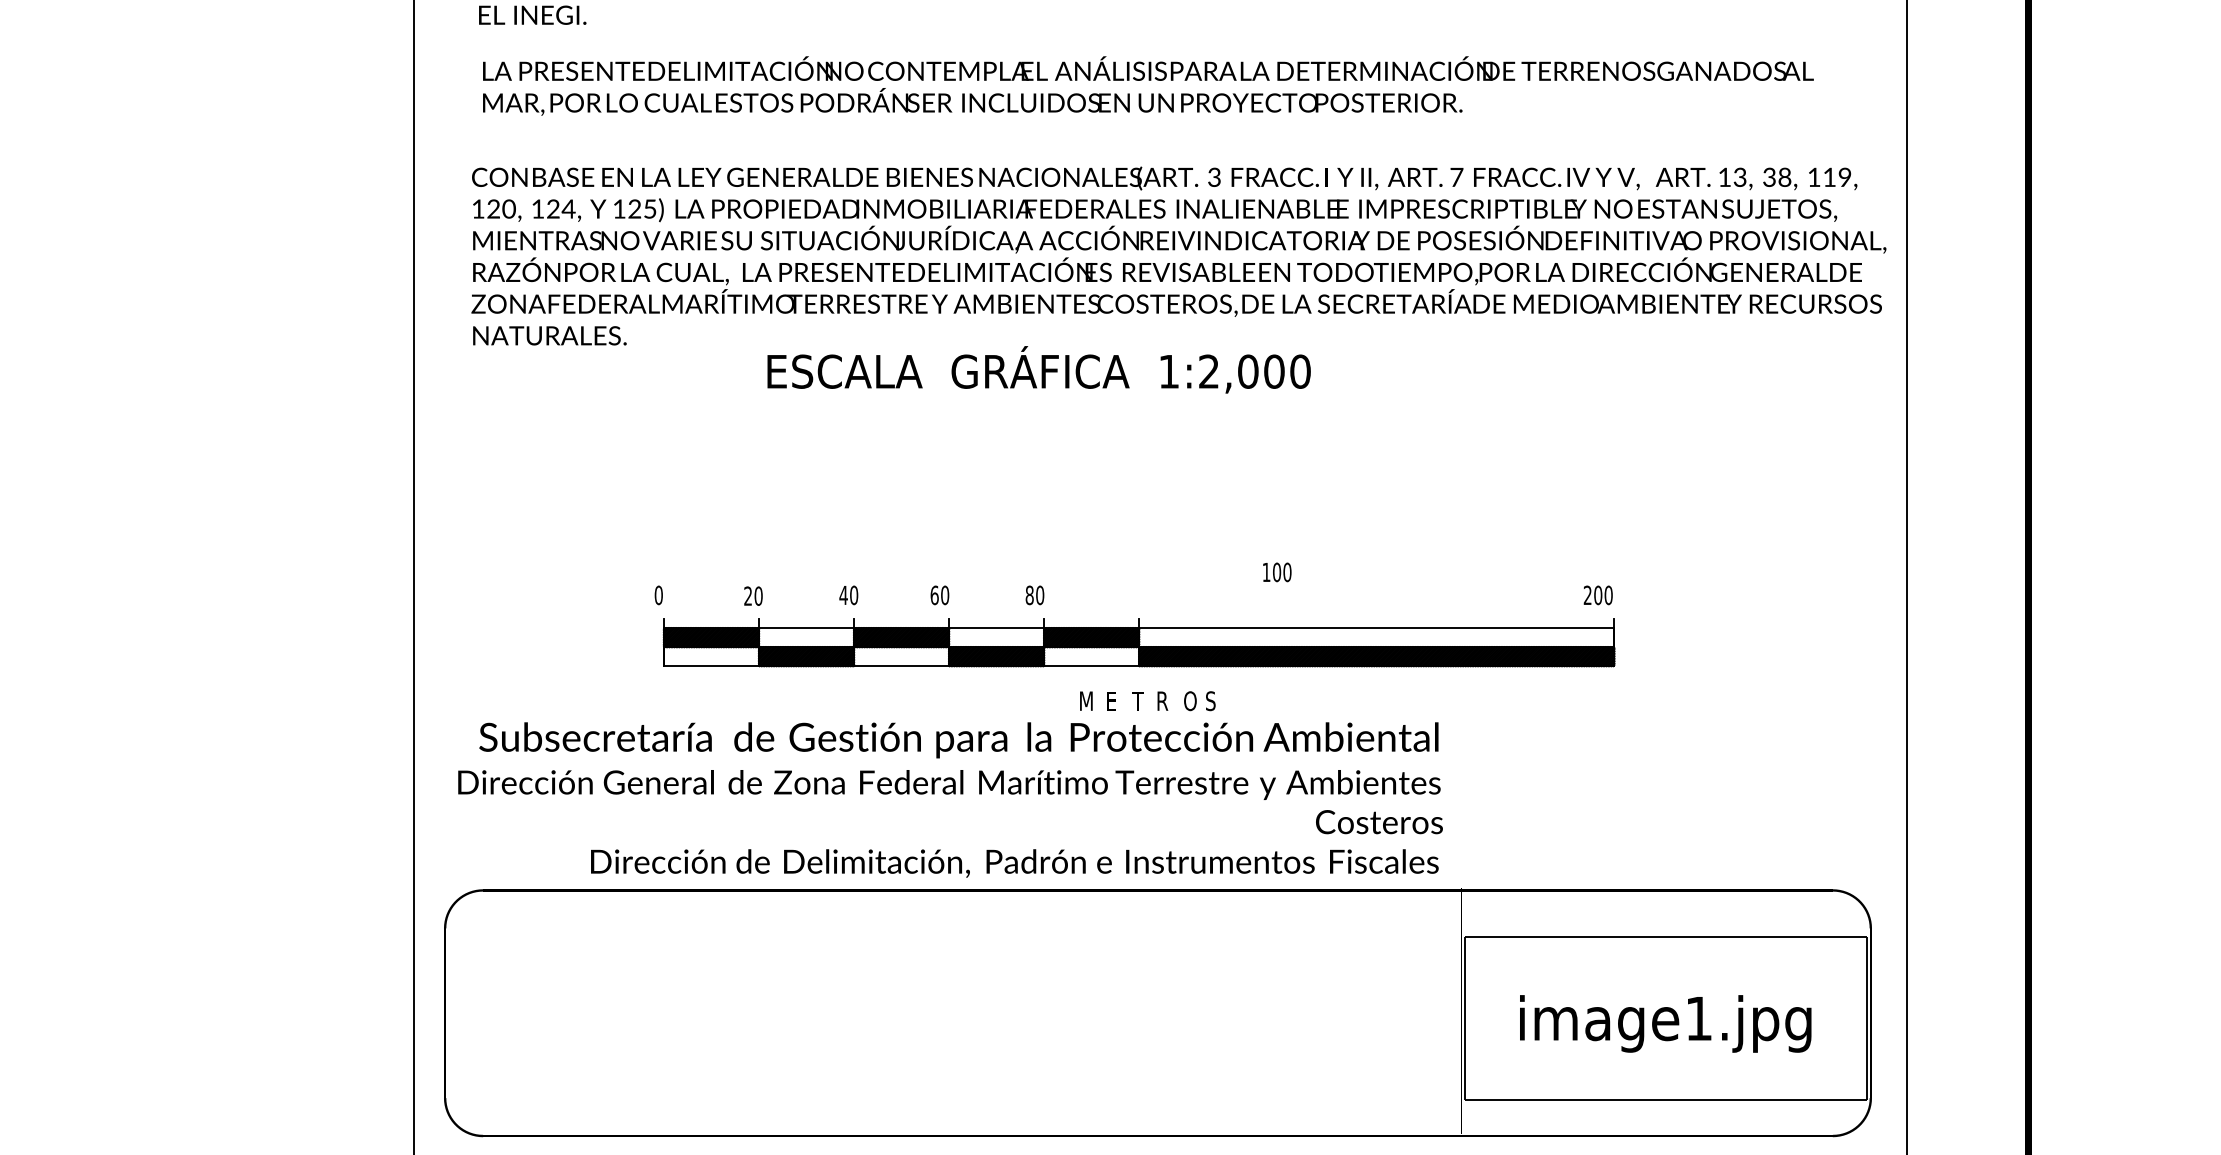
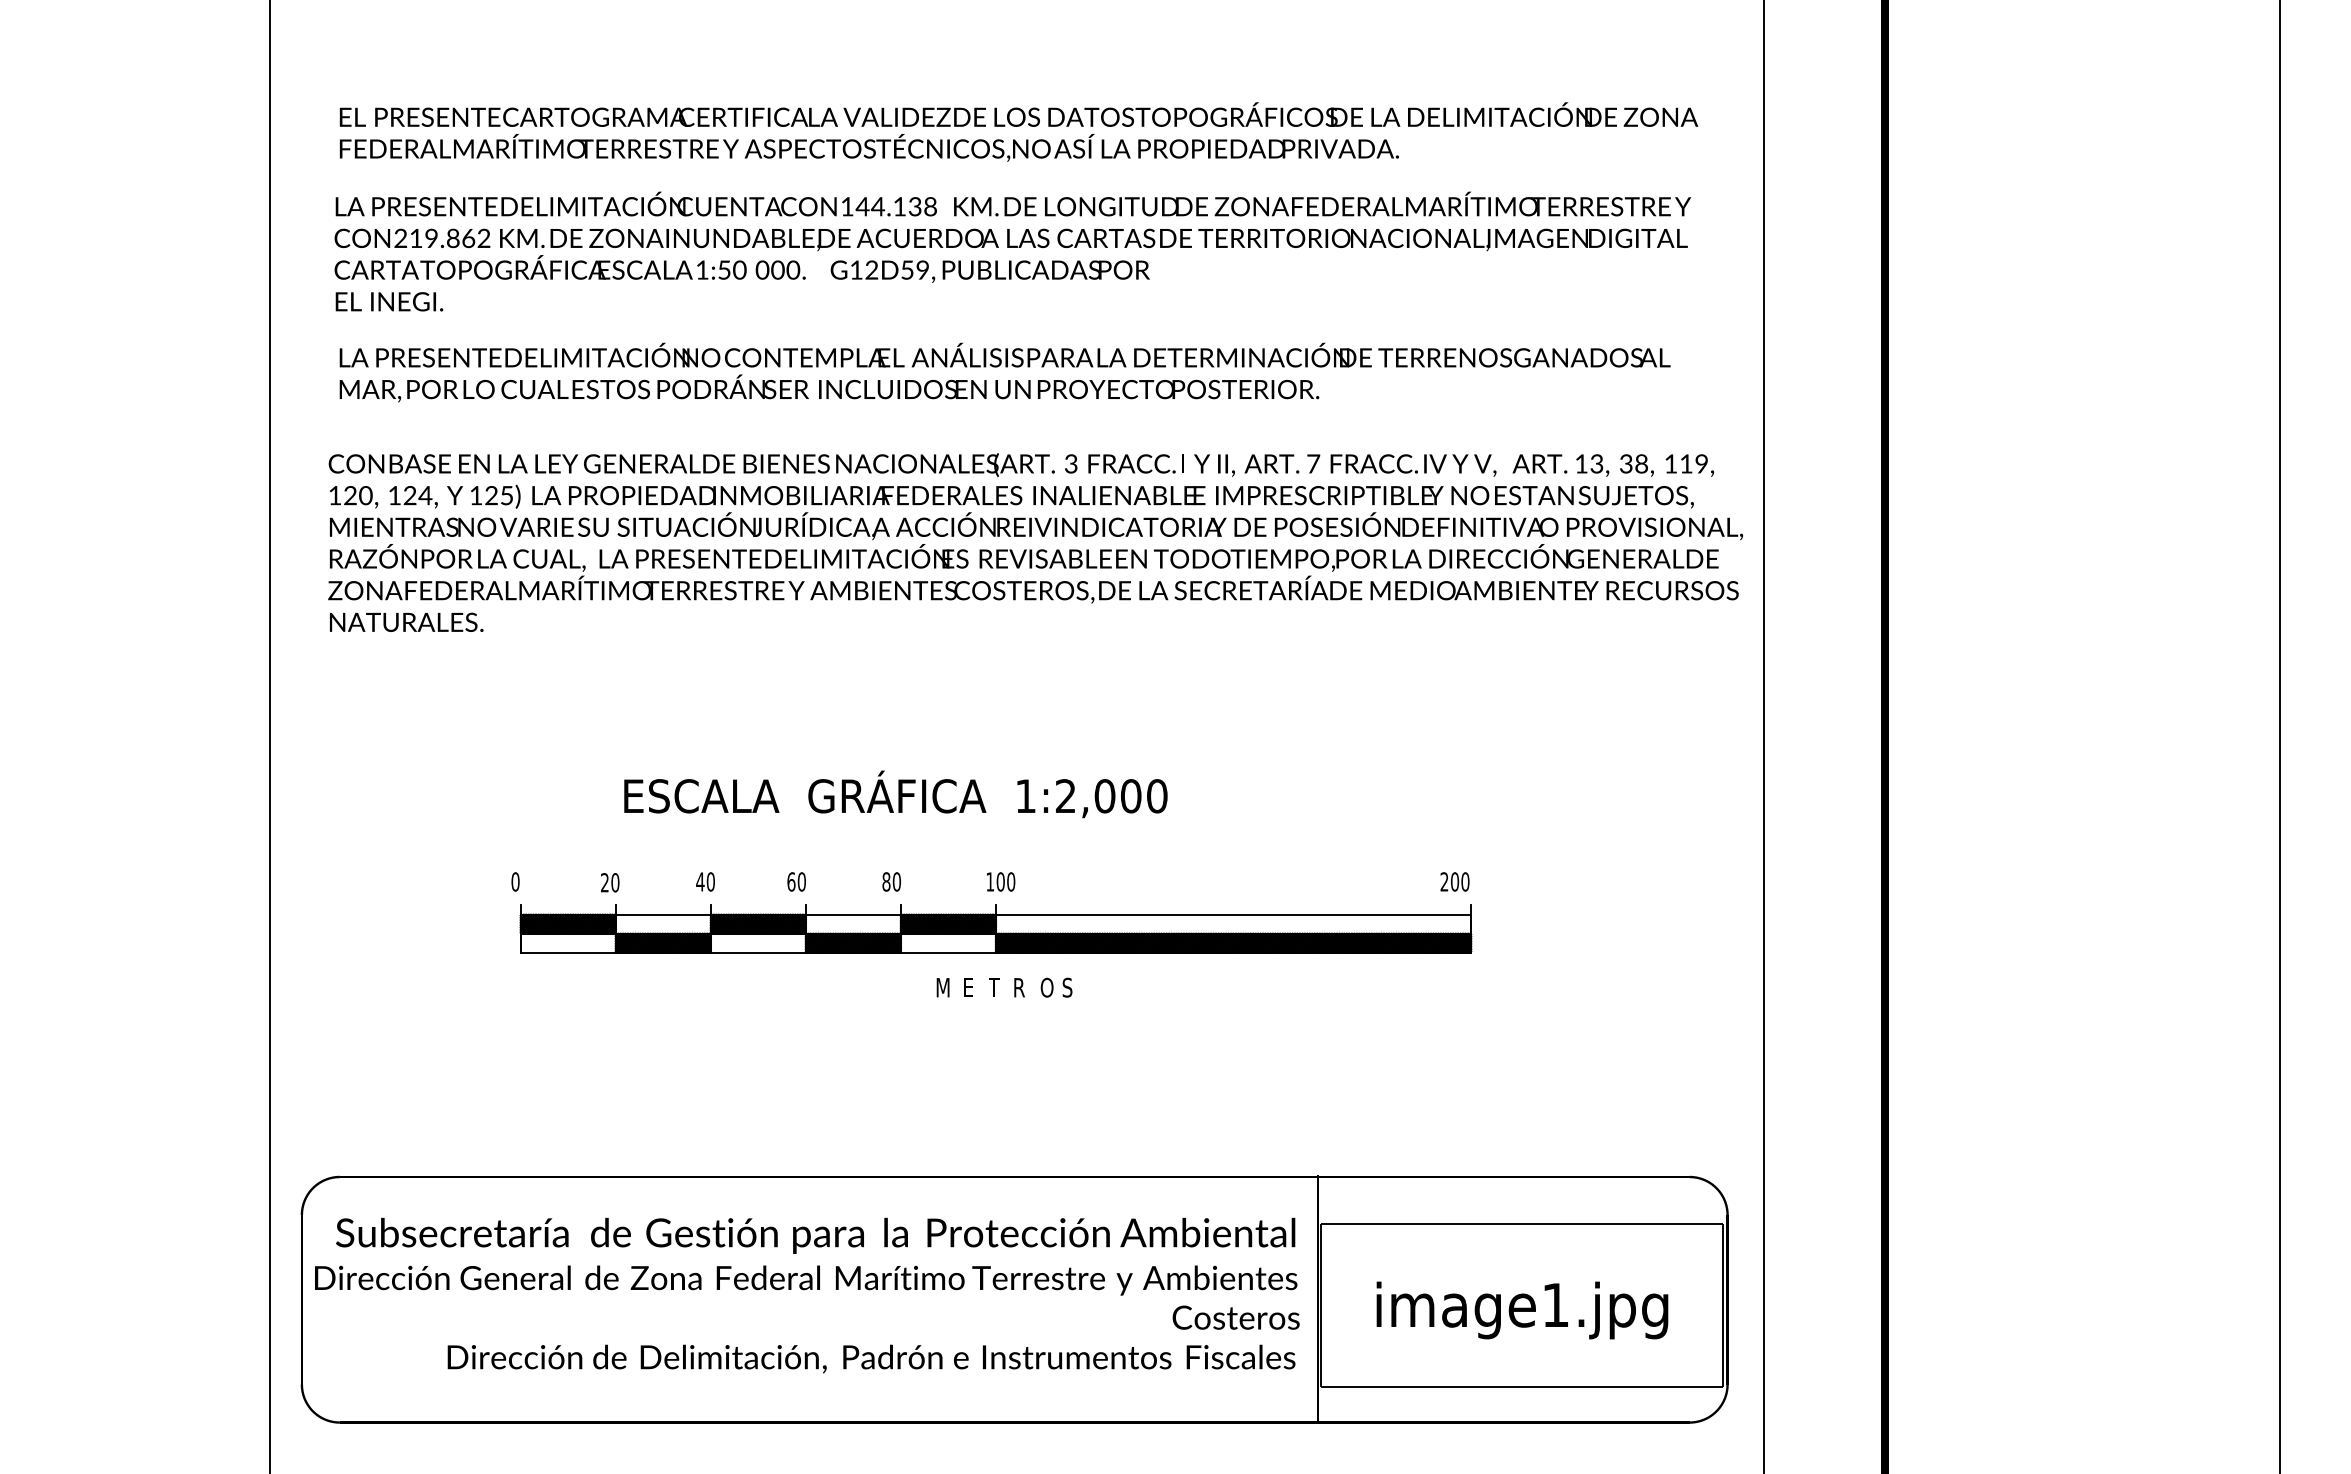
text: (1038, 369) -> (895, 794), moved
text: (1277, 571) -> (1001, 881), moved
text: (950, 799) -> (807, 1295), moved

